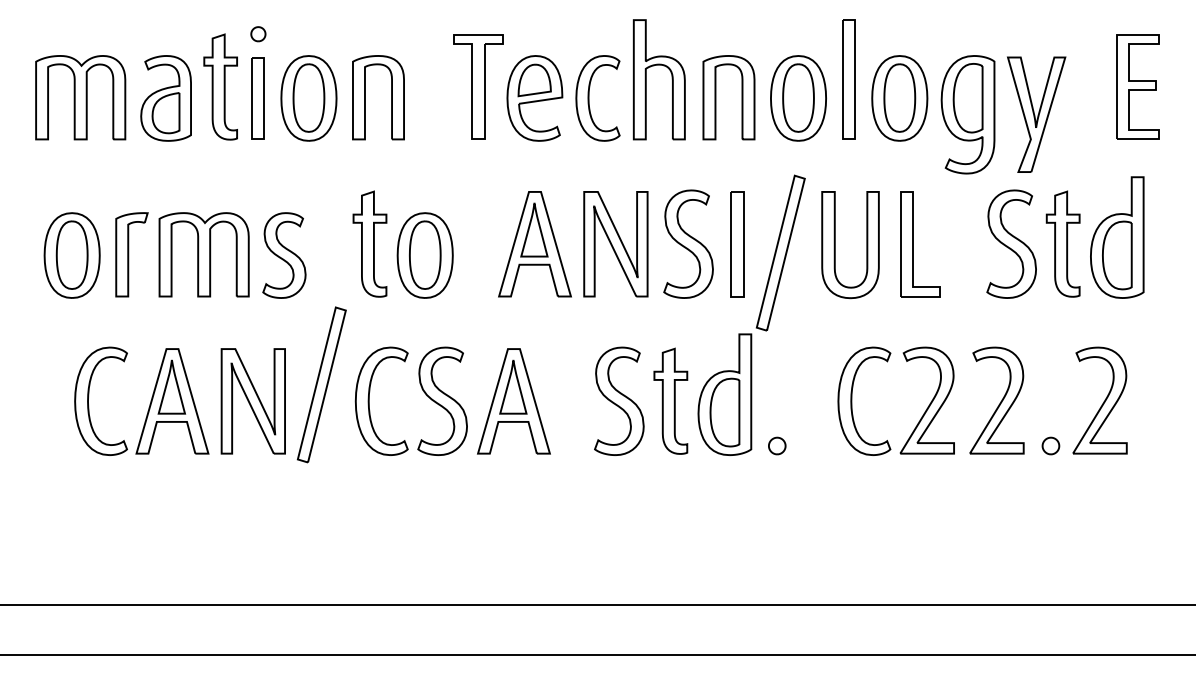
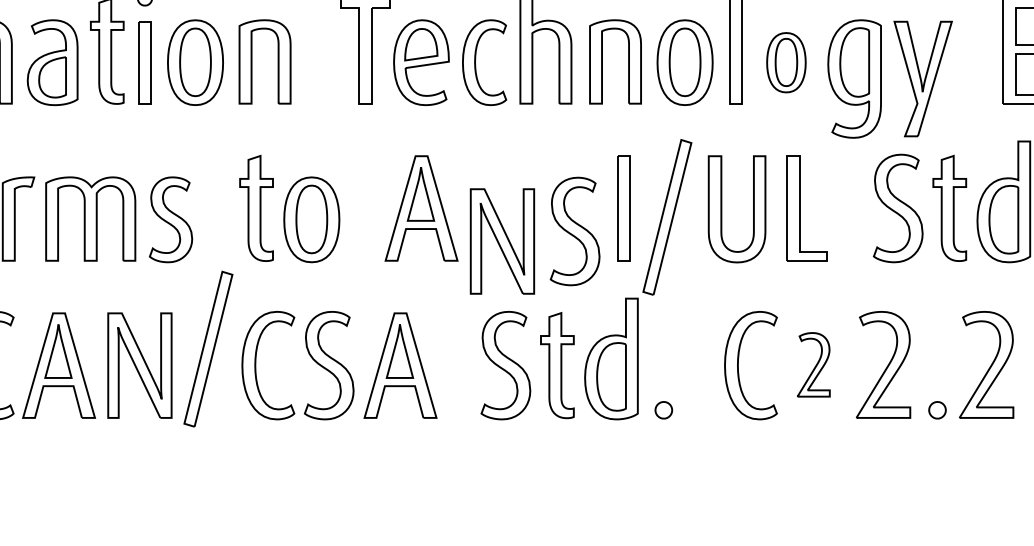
part: (899, 98) -> (786, 62), size x0.7
part: (688, 243) -> (575, 230), moved
part: (615, 244) -> (502, 241), moved
part: (926, 400) -> (813, 364), size x0.6

